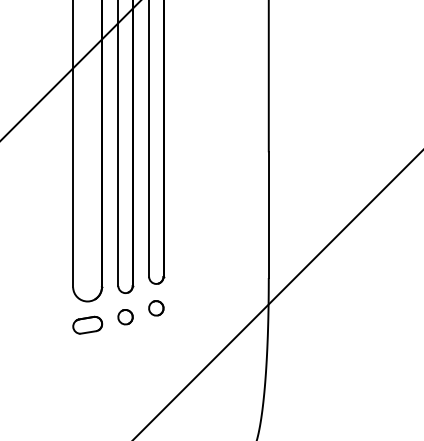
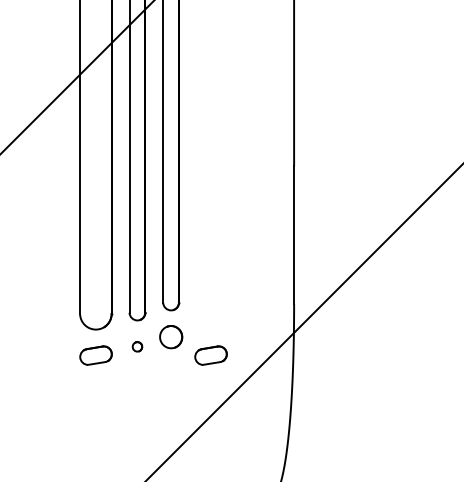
part: (155, 307) -> (170, 336), size x1.4
part: (125, 316) -> (137, 346), size x0.6
part: (192, 325) -> (210, 355), added

